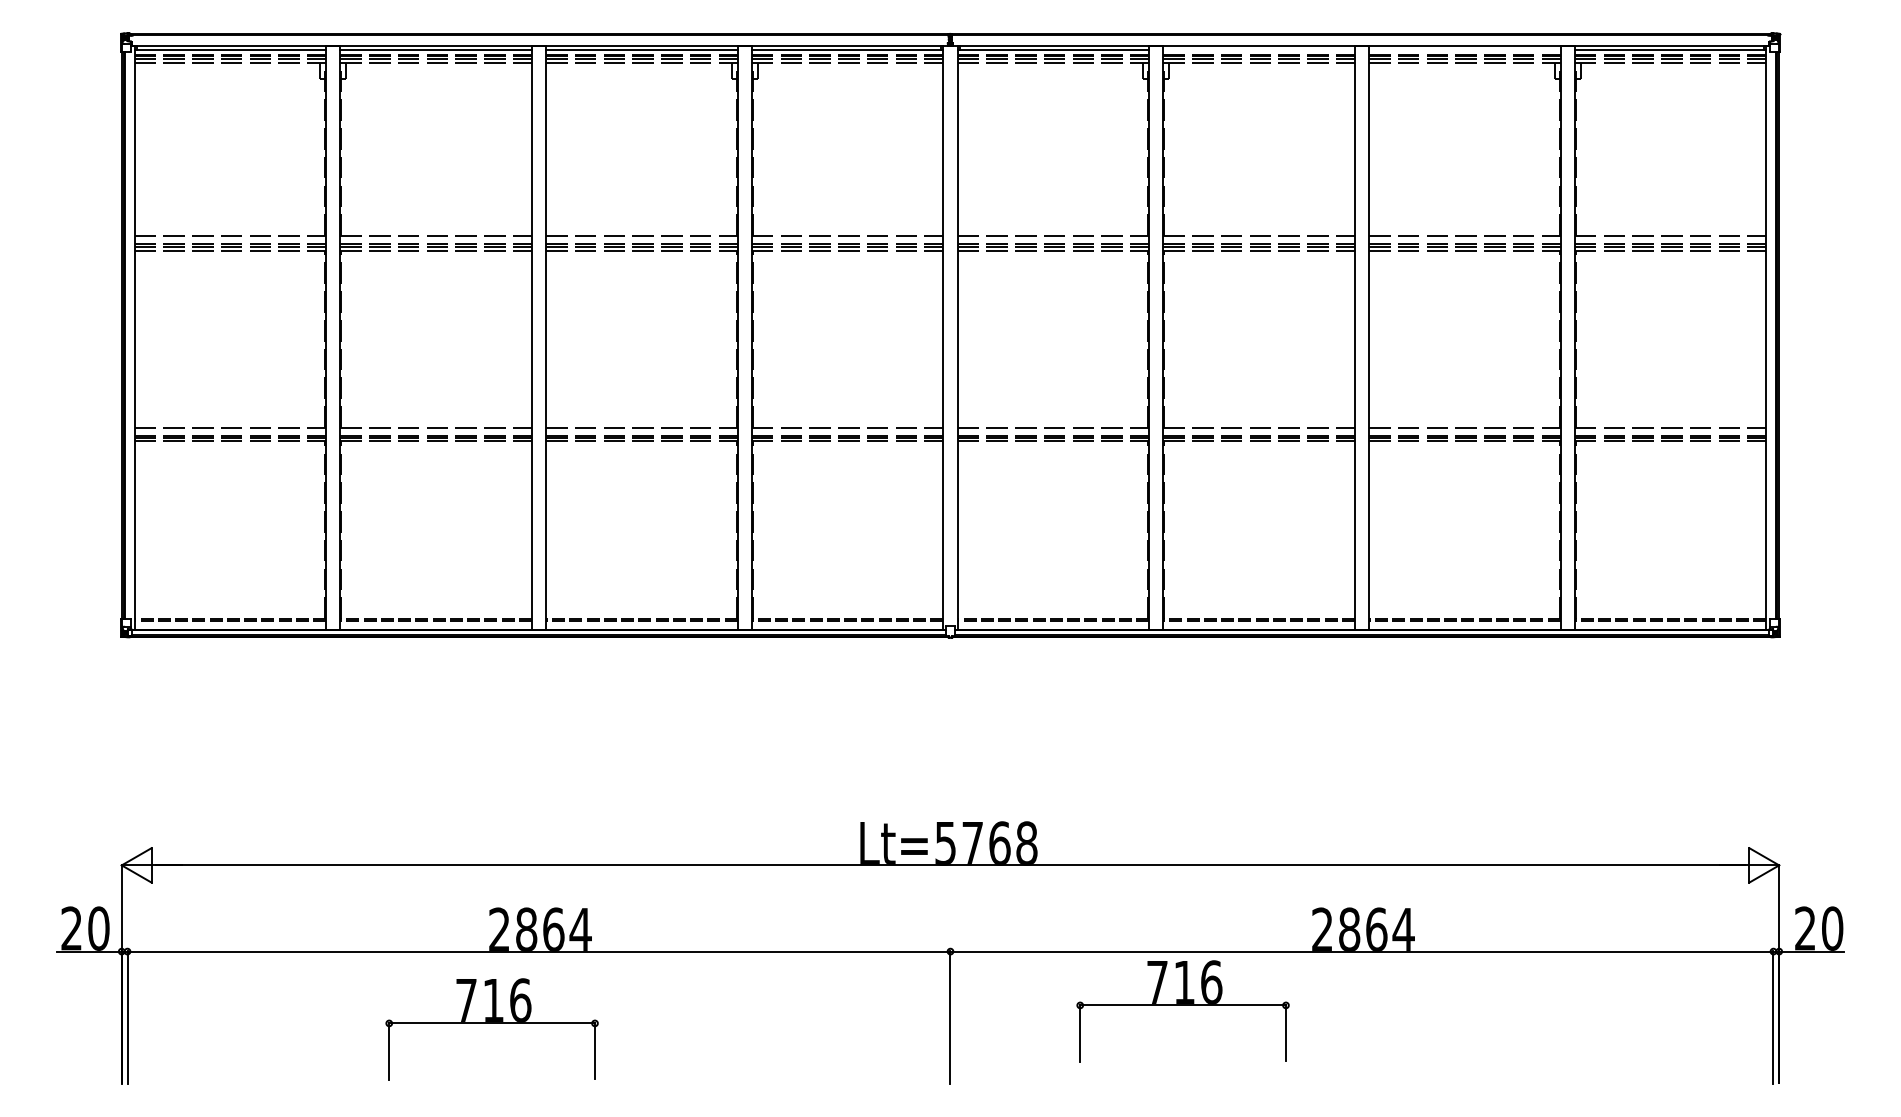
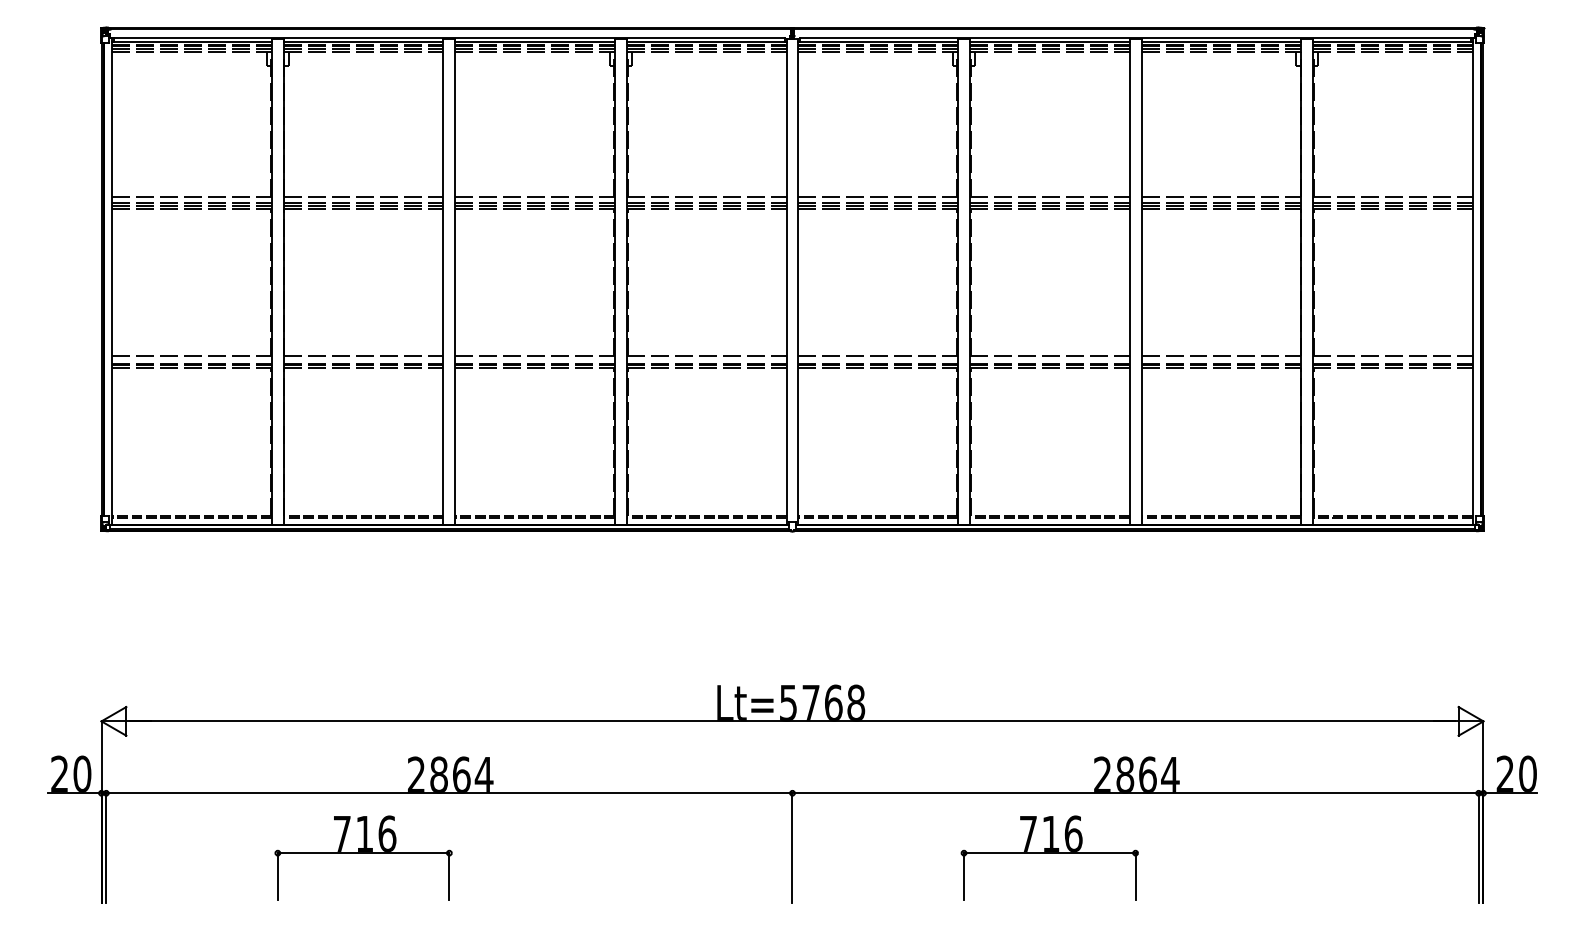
line: (1258, 50) -> (1049, 41), added
line: (1464, 50) -> (1221, 41), added
part: (1182, 1011) -> (1049, 858), moved
part: (491, 1029) -> (363, 858), moved

